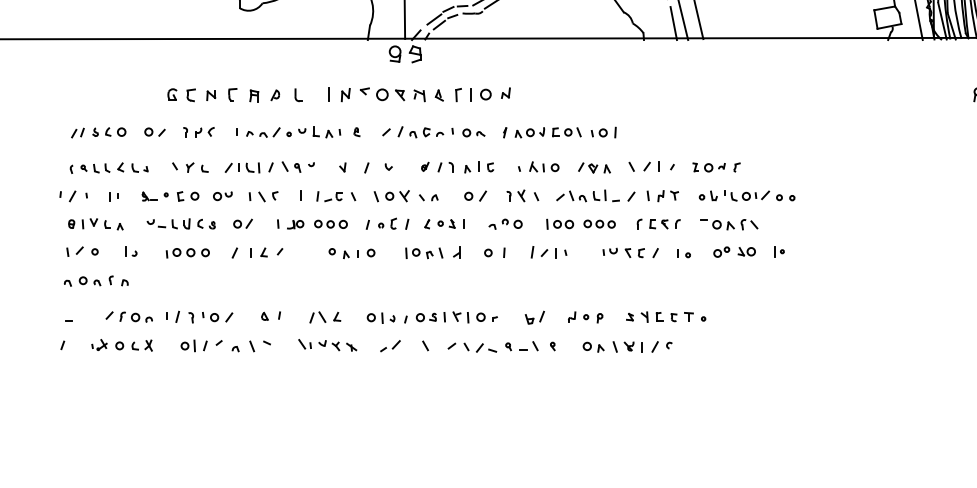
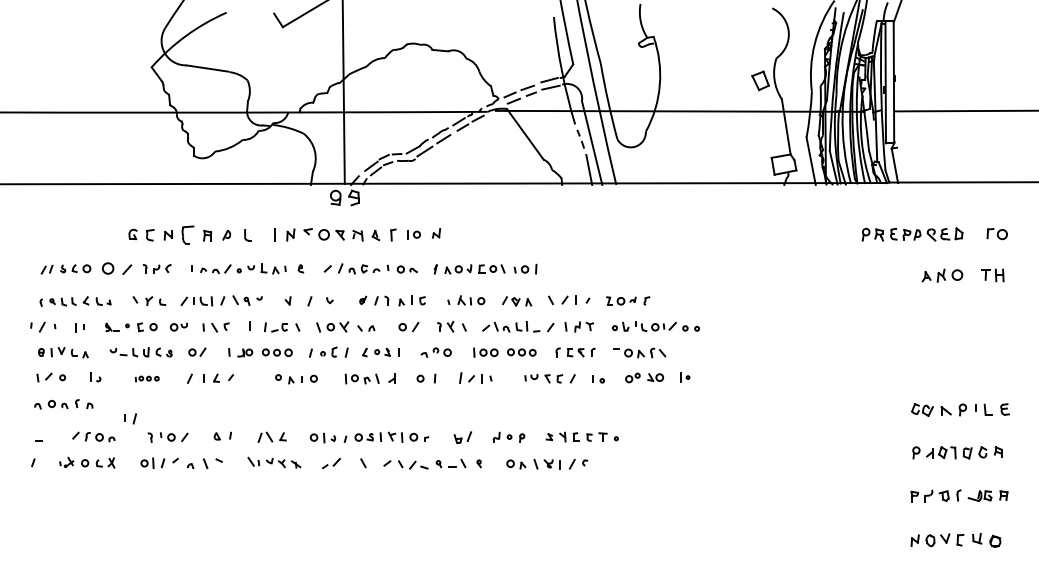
part: (232, 94) -> (187, 234), size x1.6
part: (480, 94) -> (413, 234), size x0.7
part: (155, 131) -> (117, 268), size x1.6
part: (188, 252) -> (147, 378), size x0.6
part: (172, 316) -> (130, 418), moved

